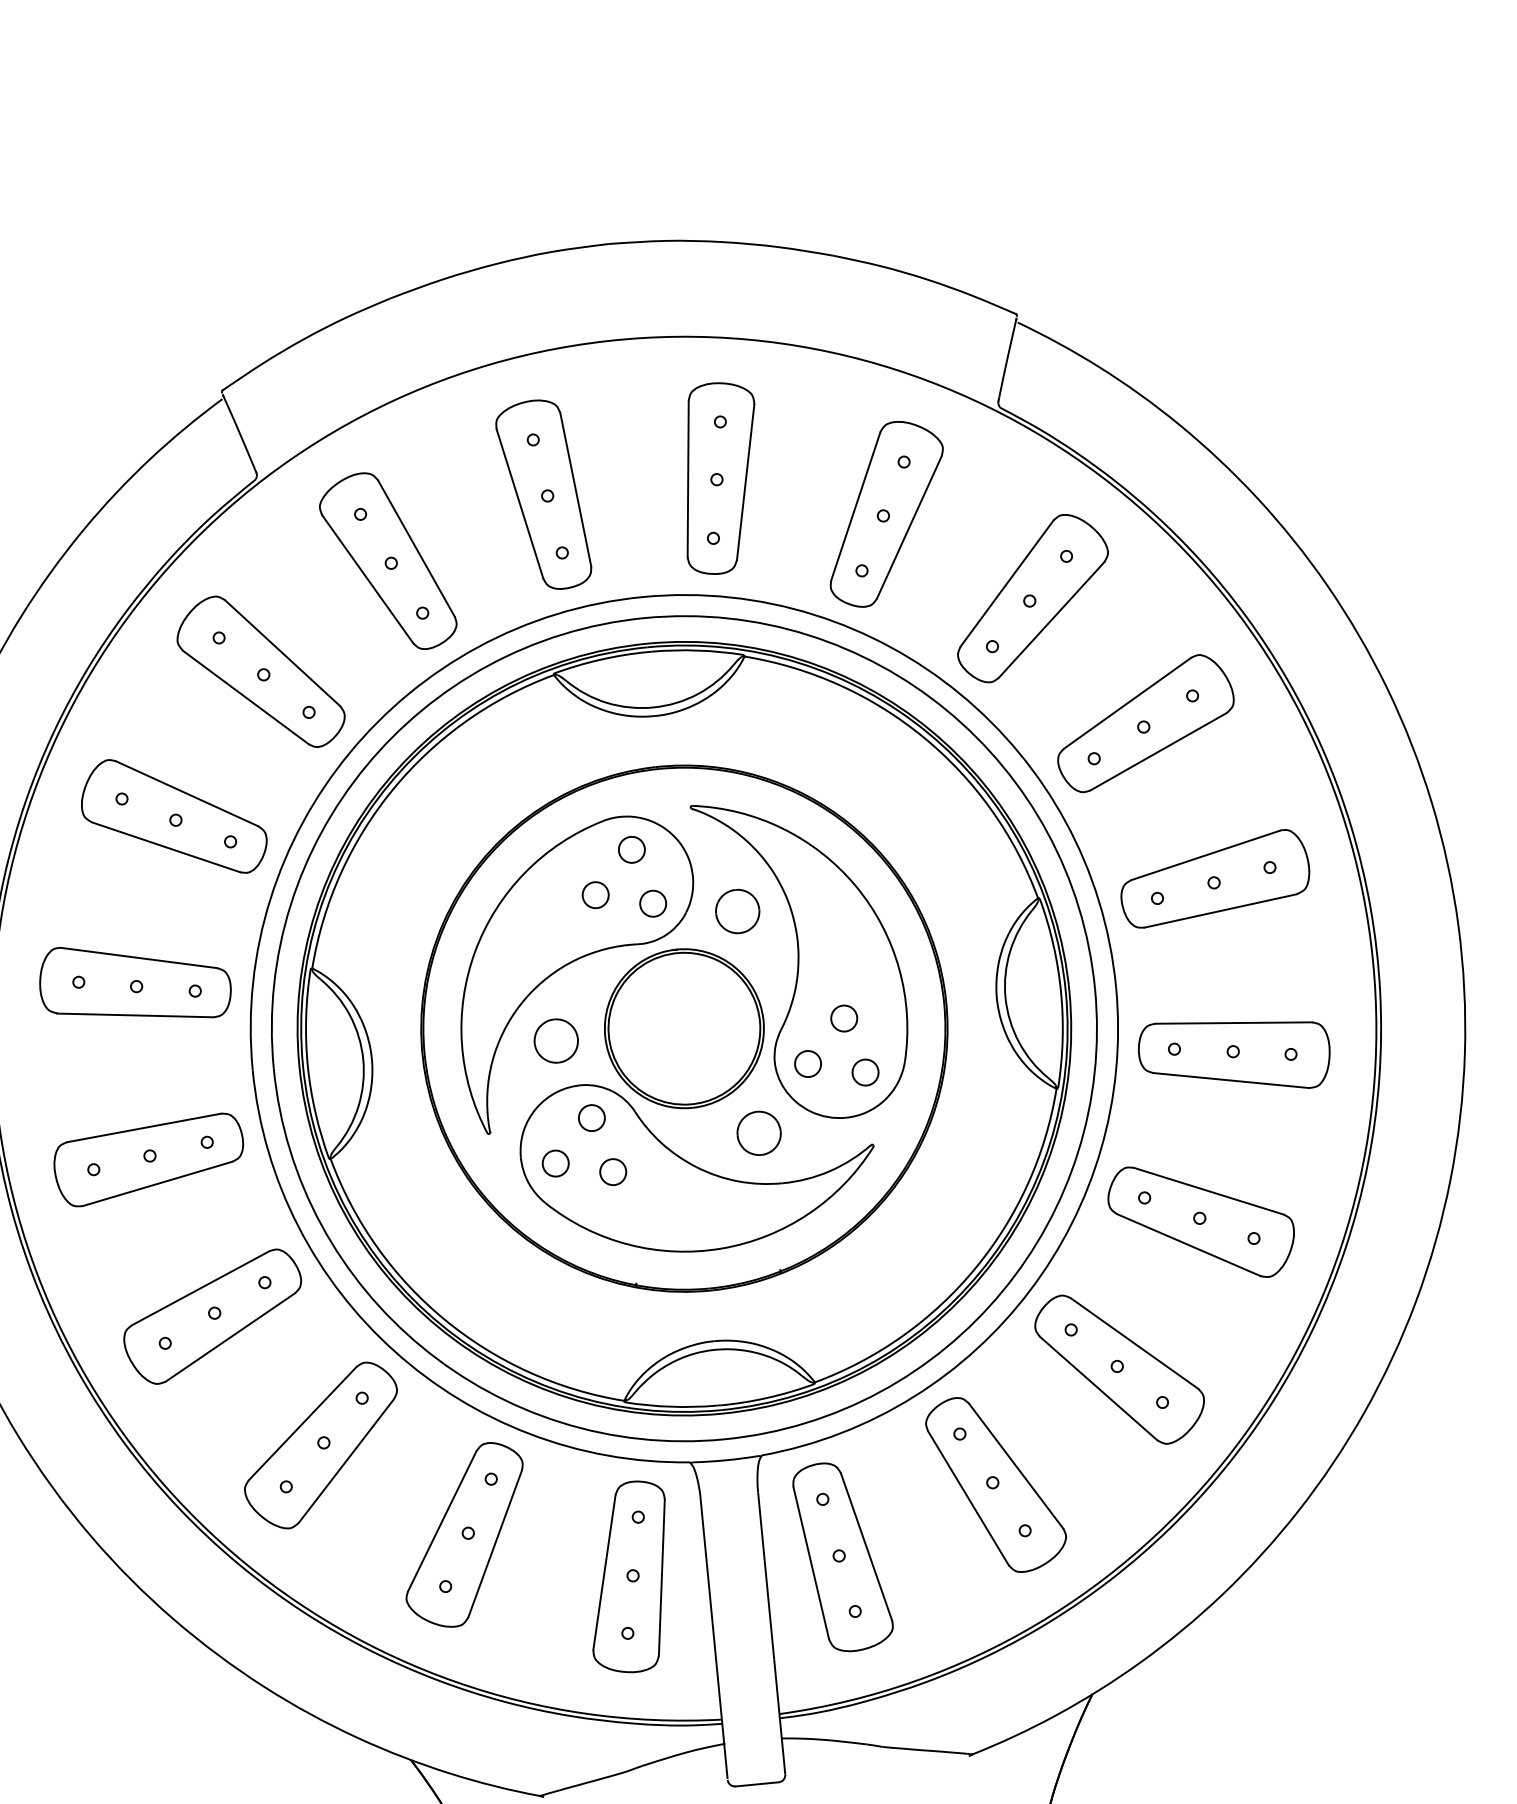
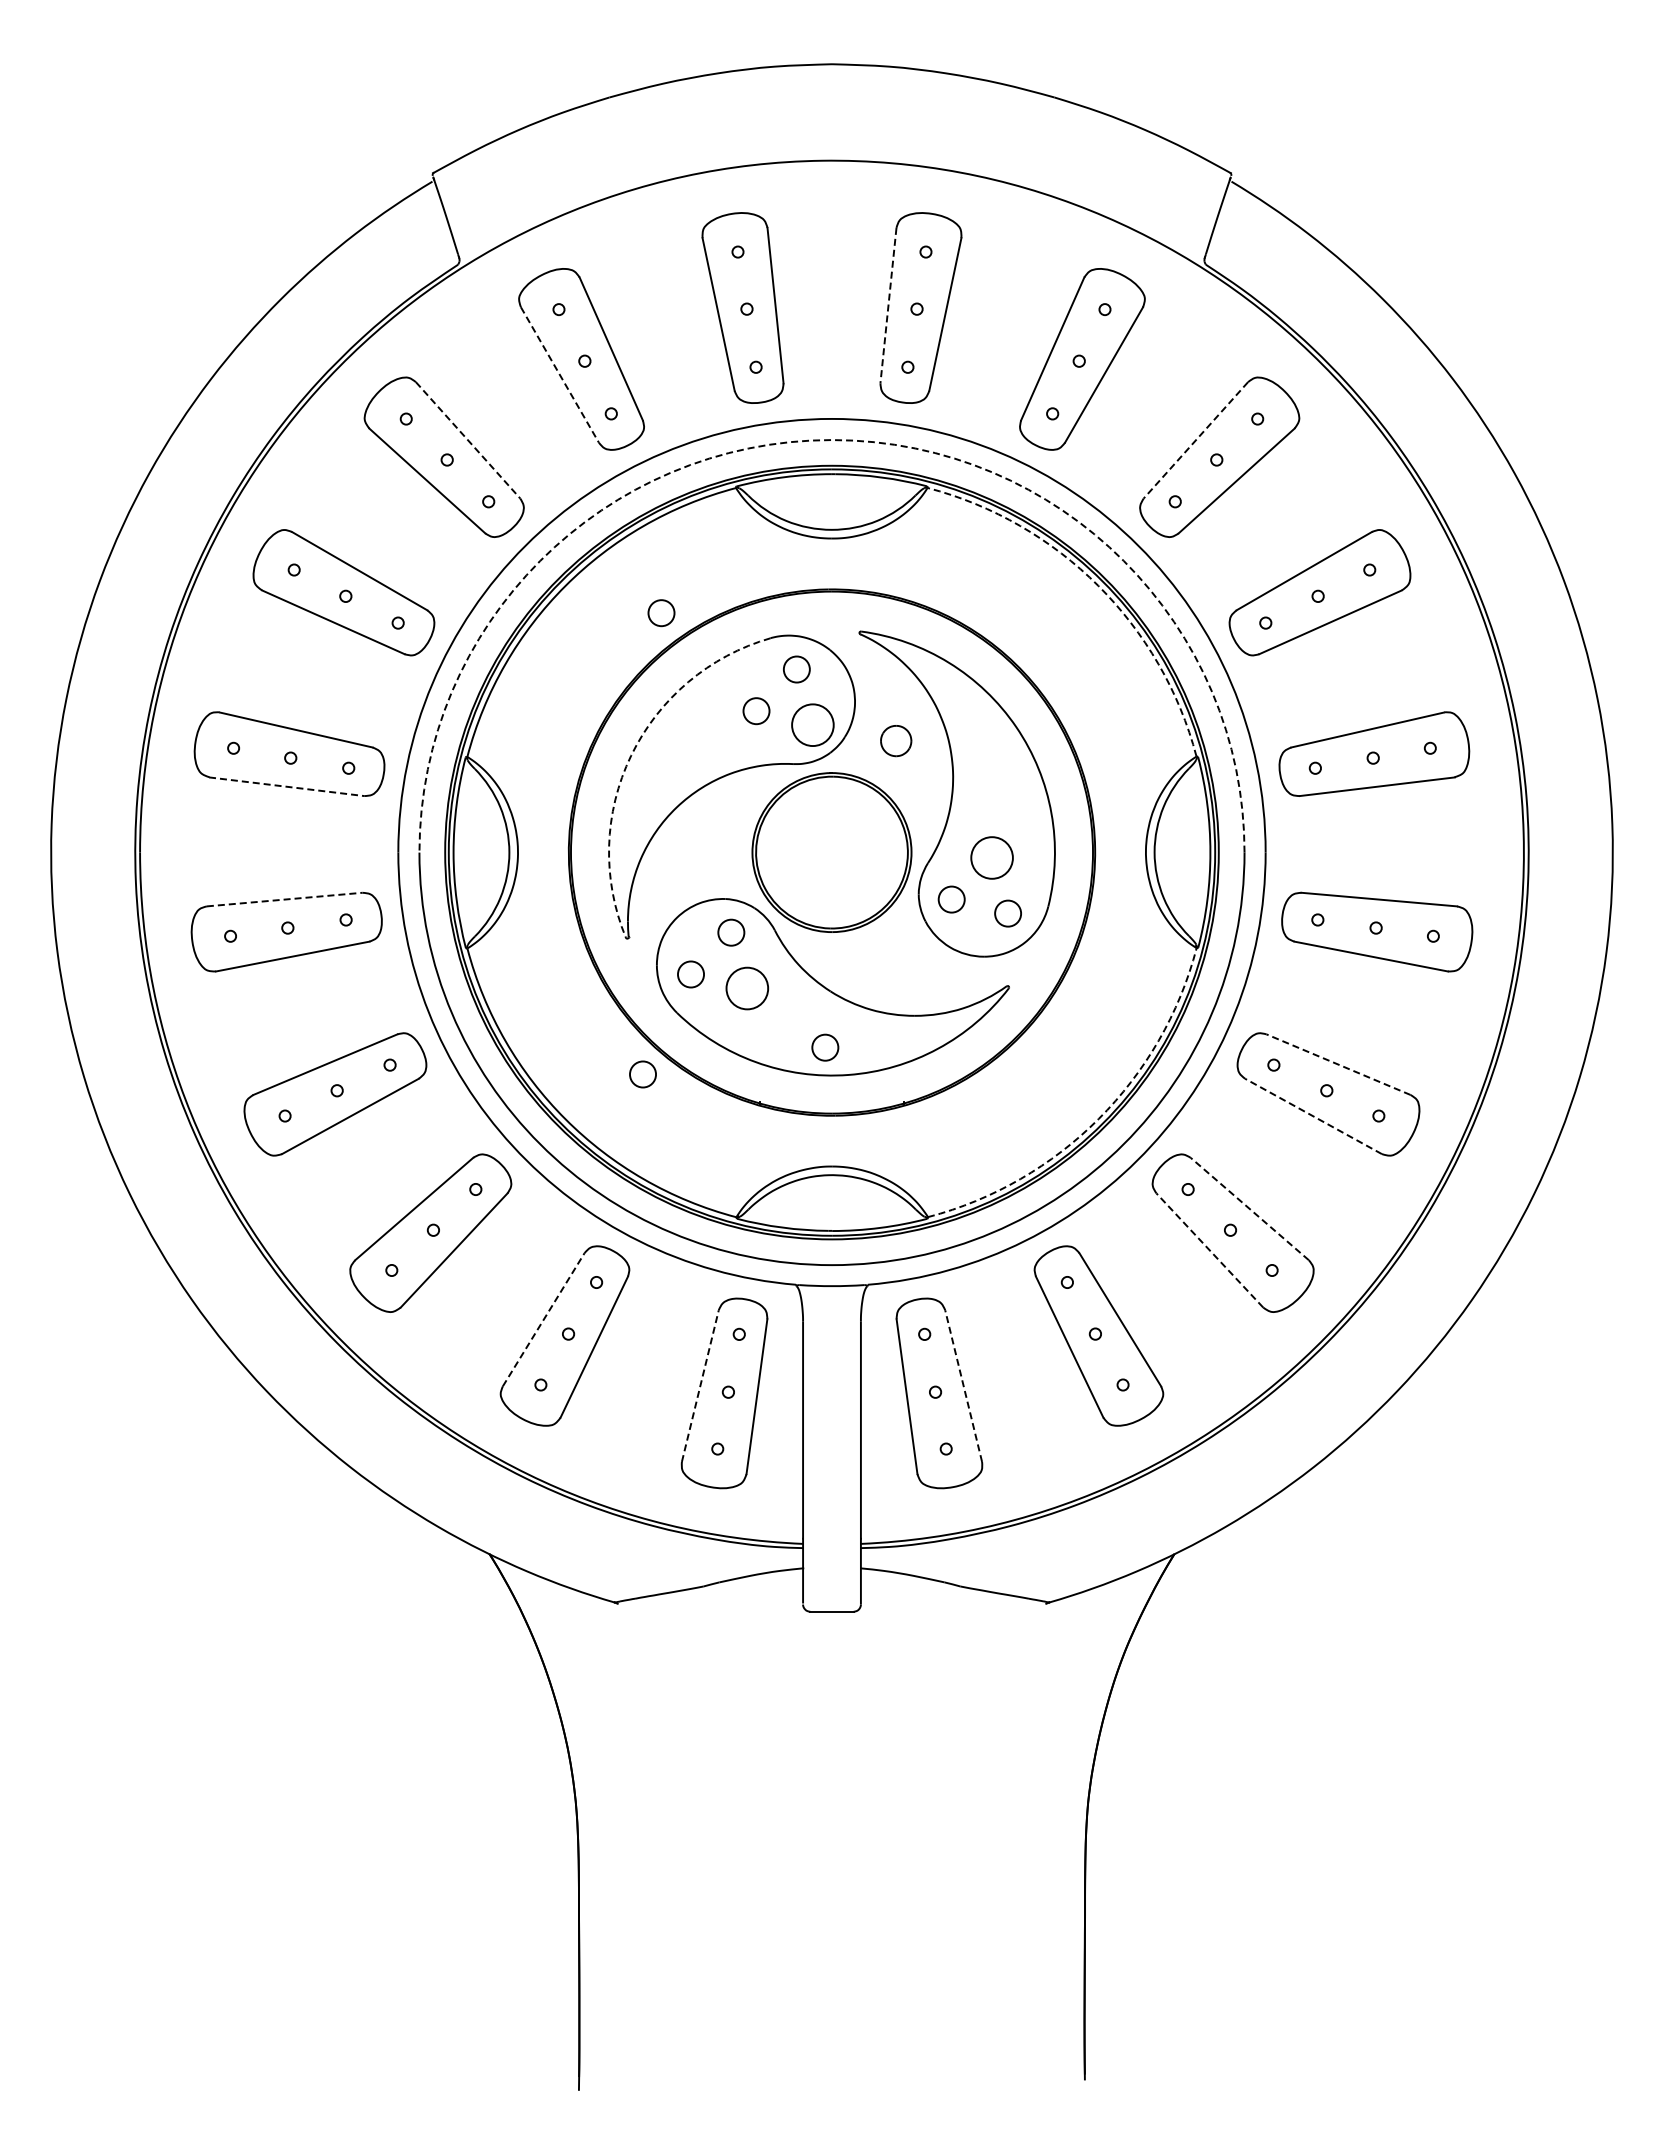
line: (688, 479) -> (888, 306), solid -> dashed
line: (368, 579) -> (560, 375), solid -> dashed
line: (1006, 583) -> (1195, 440), solid -> dashed
arc: (645, 618) -> (832, 440), solid -> dashed
line: (283, 653) -> (468, 440), solid -> dashed
arc: (924, 737) -> (1098, 585), solid -> dashed
circle: (491, 807) -> (661, 613), added
circle: (652, 904) -> (812, 725), size x1.6
part: (736, 911) -> (895, 740), size x0.7
arc: (475, 951) -> (631, 755), solid -> dashed
line: (136, 1015) -> (287, 786), solid -> dashed
circle: (843, 1018) -> (991, 857), size x1.6
part: (555, 1041) -> (702, 852), removed
line: (144, 1127) -> (285, 899), solid -> dashed
part: (758, 1133) -> (895, 963), removed
circle: (613, 1172) -> (747, 988), size x1.6
line: (1208, 1191) -> (1338, 1064), solid -> dashed
circle: (696, 1223) -> (825, 1047), added
line: (1188, 1245) -> (1313, 1116), solid -> dashed
circle: (517, 1267) -> (642, 1074), added
arc: (975, 1268) -> (1098, 1119), solid -> dashed
line: (1134, 1342) -> (1249, 1208), solid -> dashed
line: (1098, 1388) -> (1209, 1250), solid -> dashed
line: (441, 1521) -> (543, 1319), solid -> dashed
line: (866, 1546) -> (963, 1385), solid -> dashed
line: (604, 1571) -> (700, 1385), solid -> dashed

